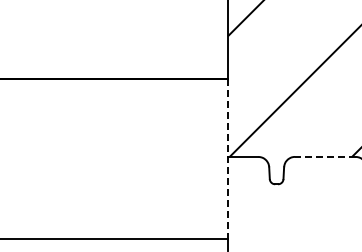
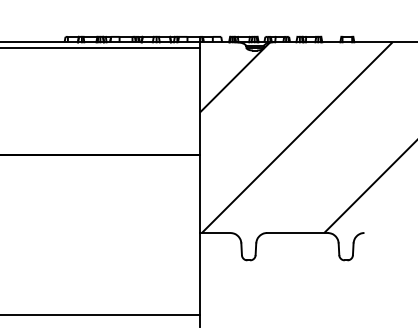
line: (324, 157) -> (296, 233), dashed -> solid
line: (228, 159) -> (200, 235), dashed -> solid

